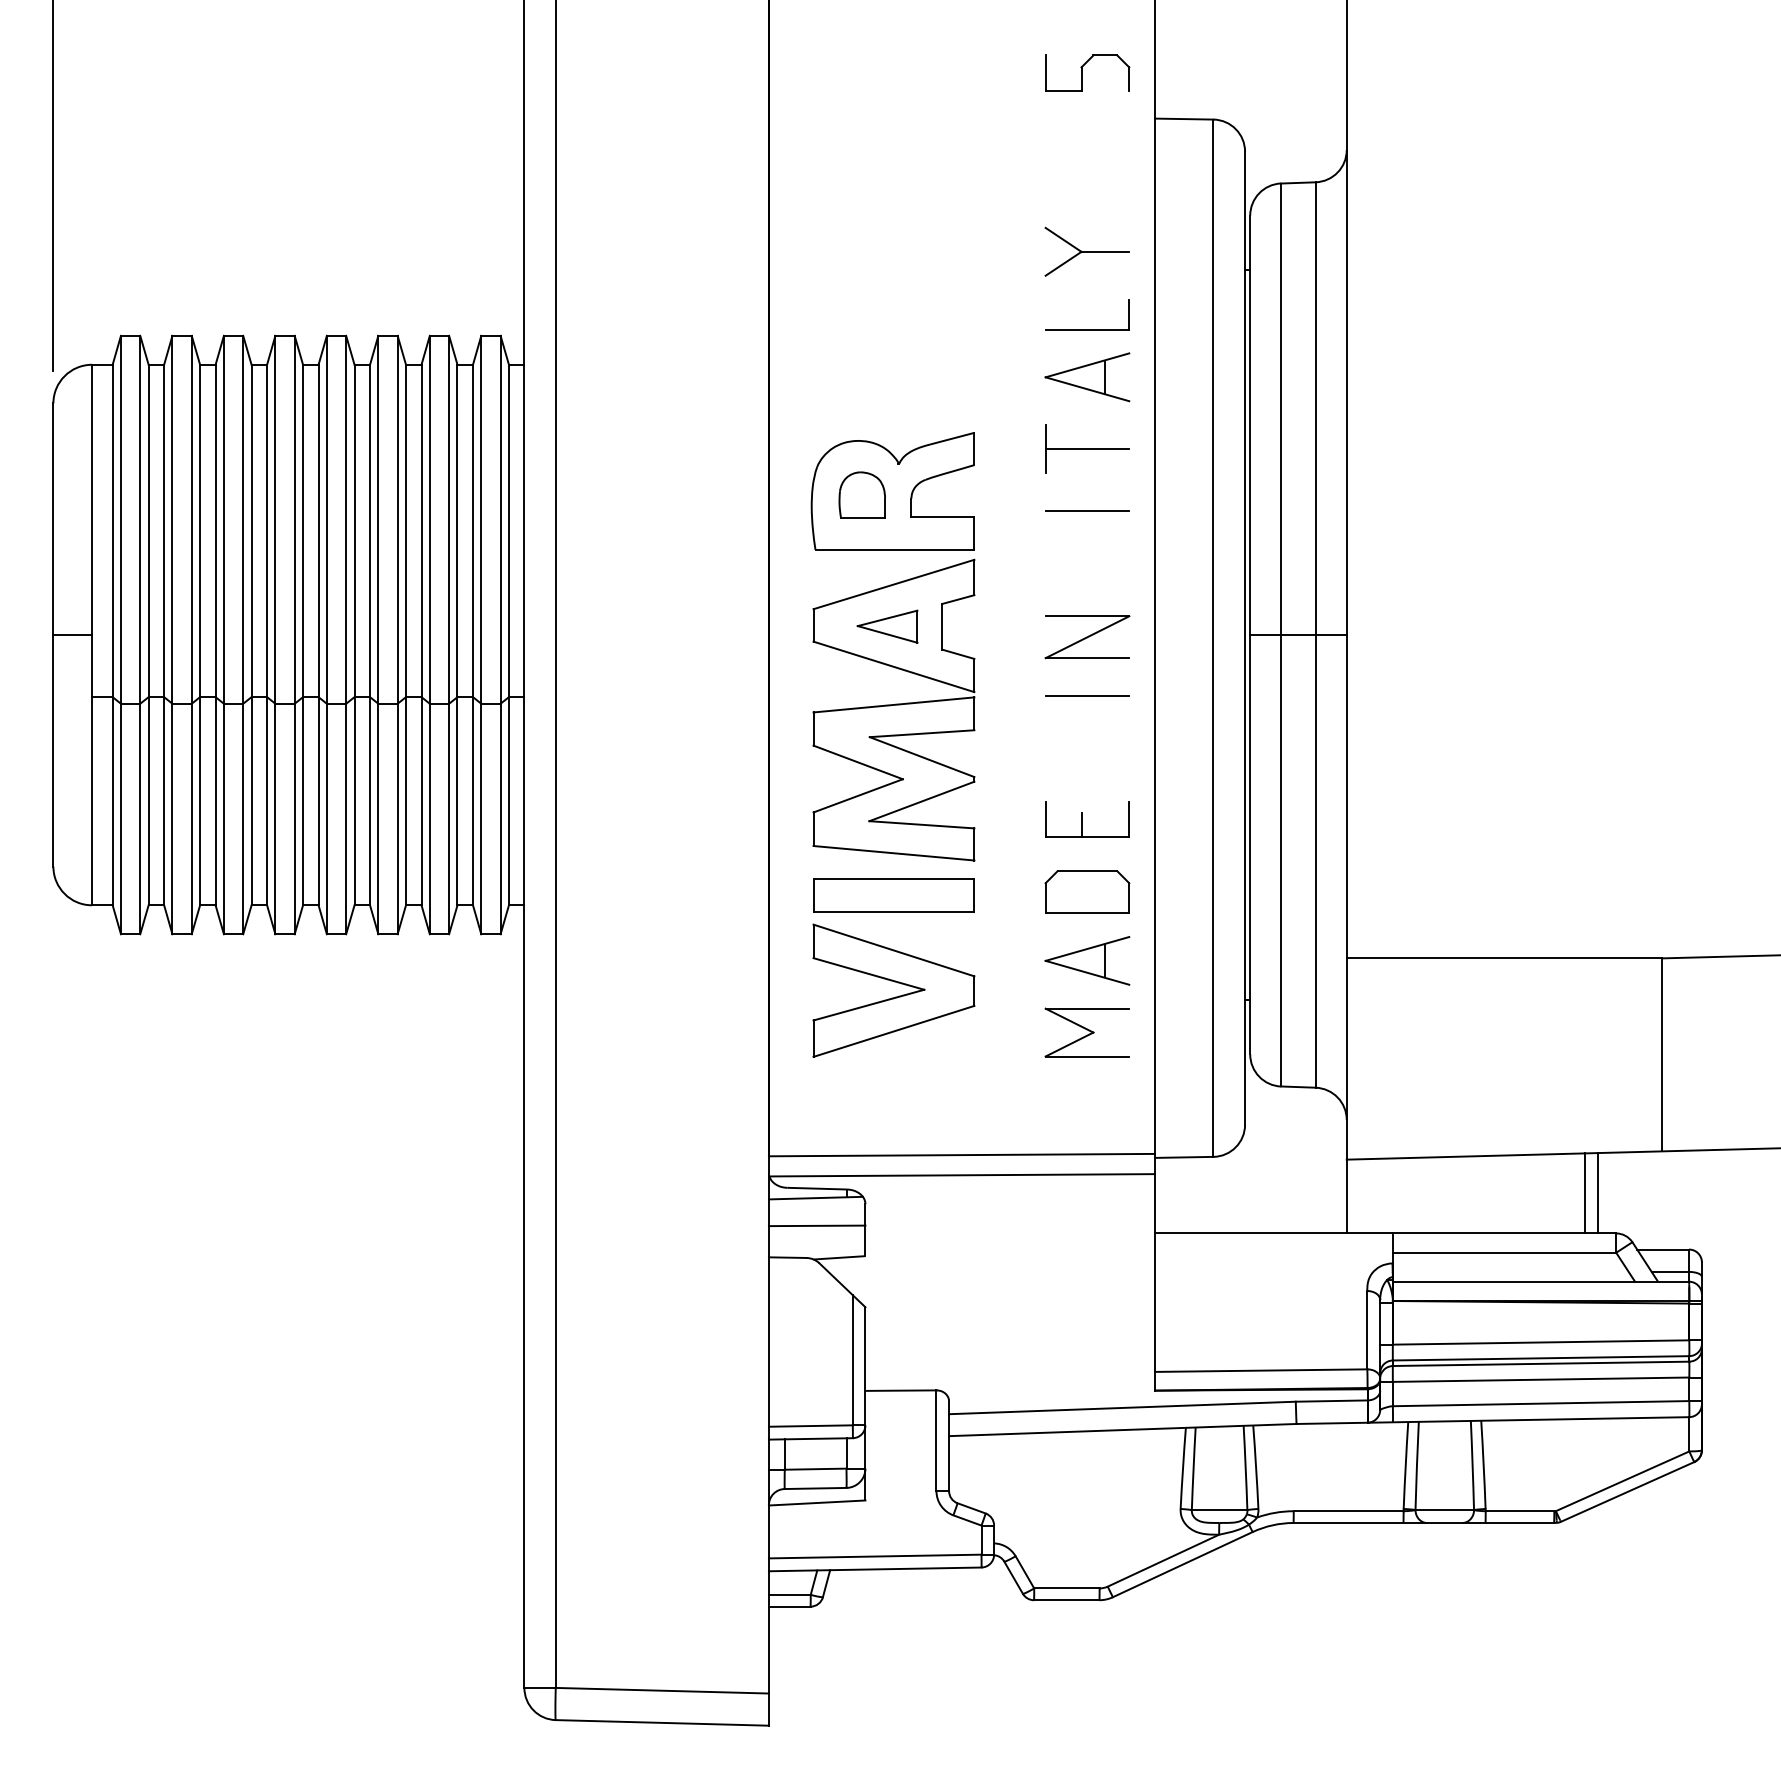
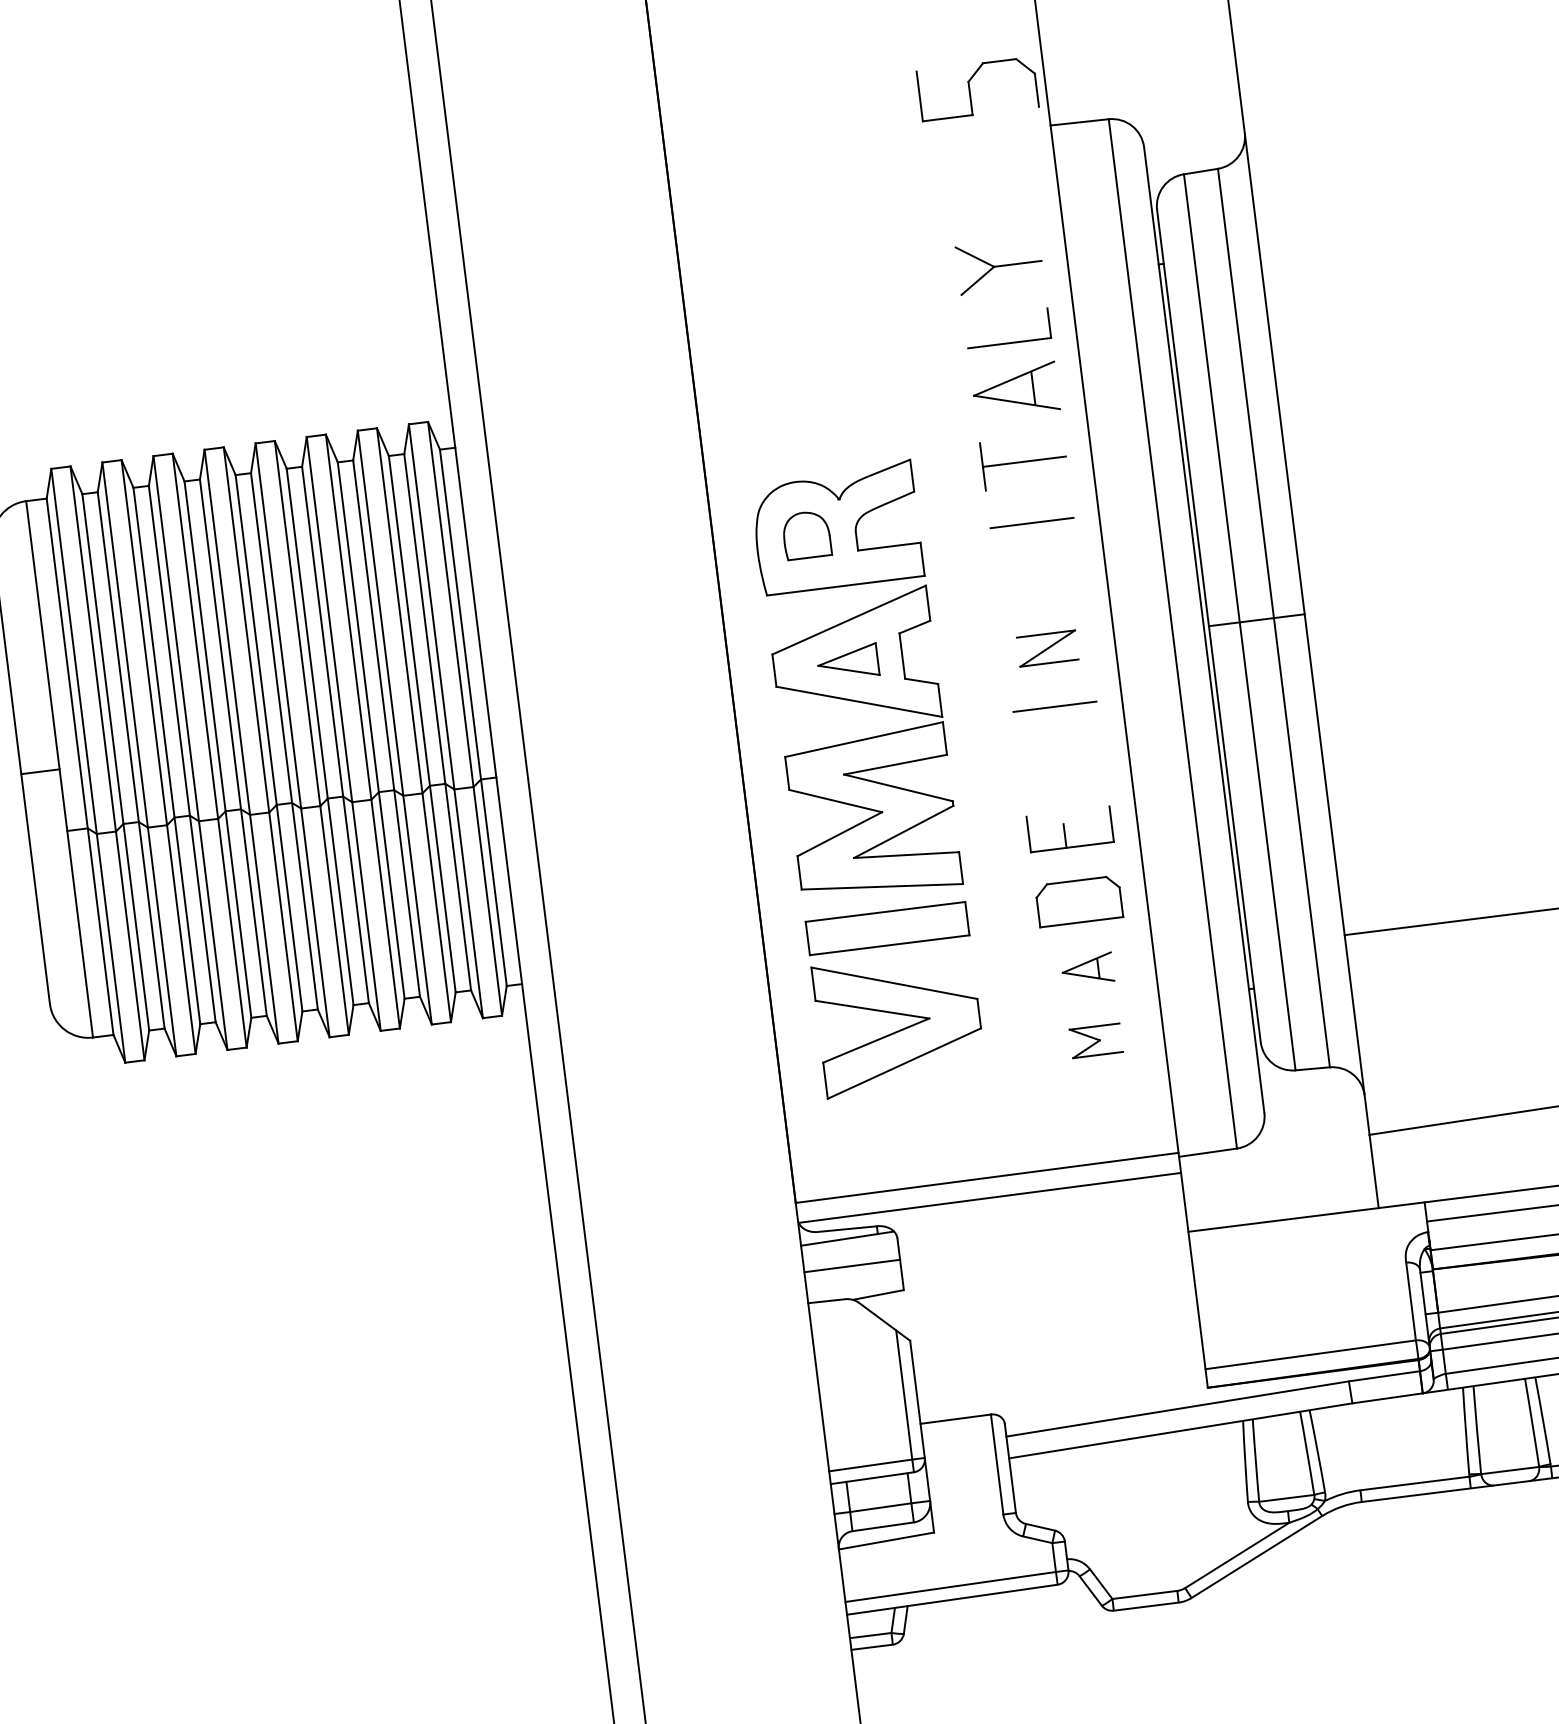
part: (1087, 72) -> (977, 88), size x1.4
part: (1087, 637) -> (1047, 648), size x0.7
part: (1087, 960) -> (1087, 969), size x0.6
part: (1086, 1032) -> (1095, 1040), size x0.6

